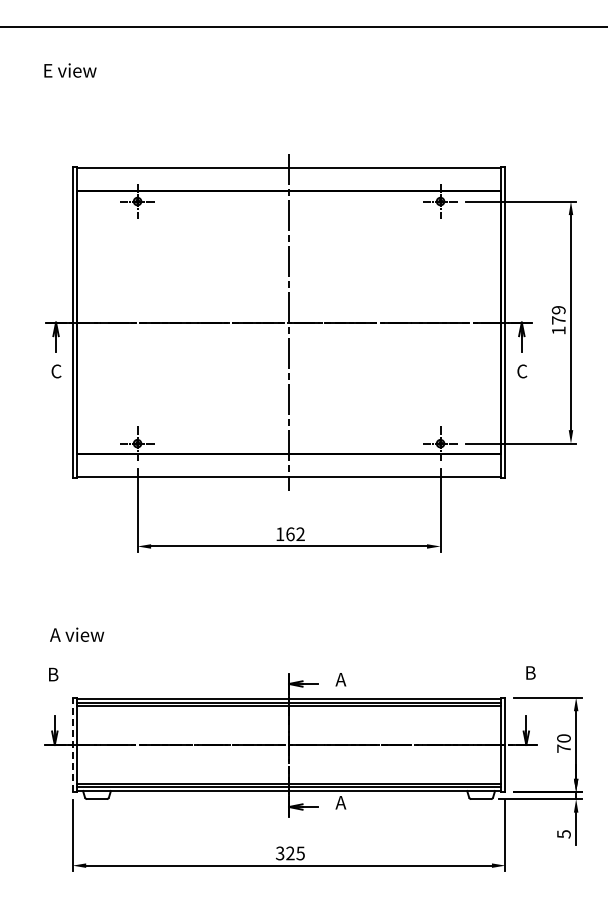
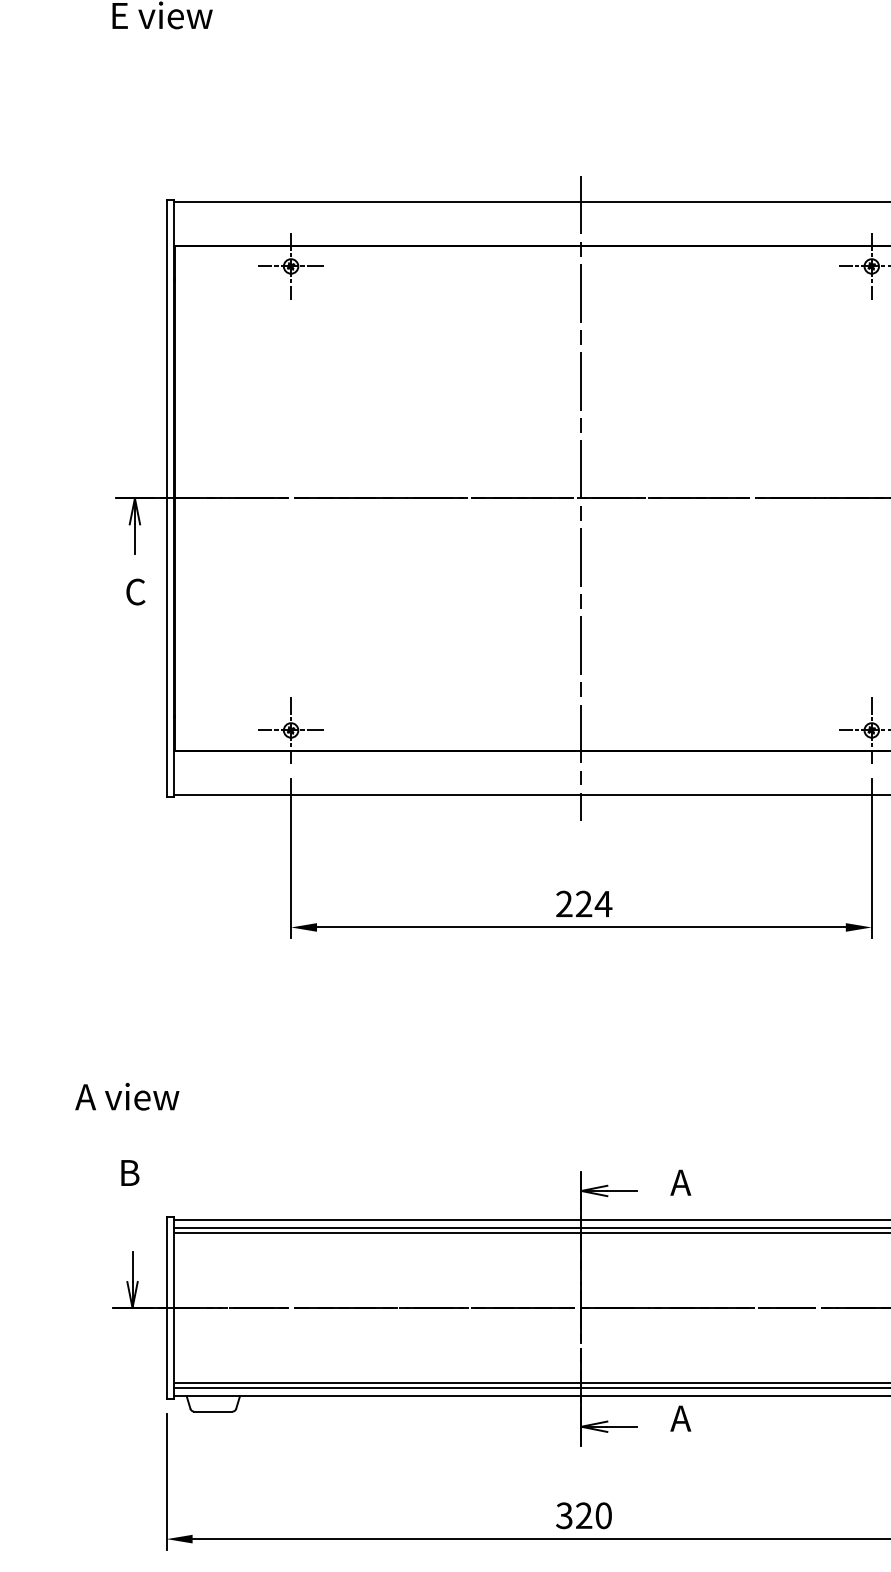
text: (290, 534) -> (584, 904), 162 -> 224
text: (77, 634) -> (128, 1096), moved
line: (72, 744) -> (166, 1306), dashed -> solid
text: (300, 853) -> (603, 1515), 325 -> 320

